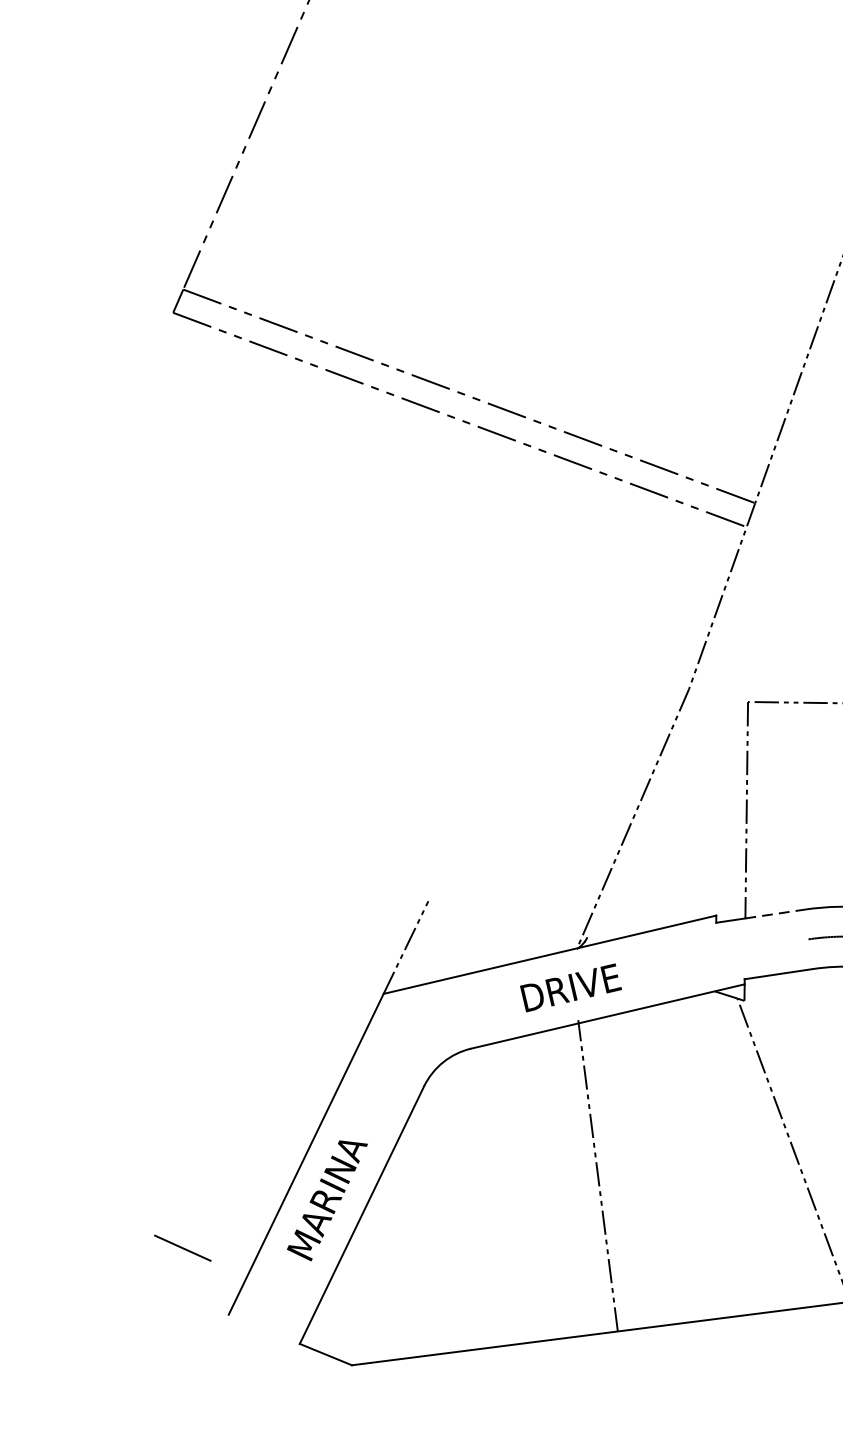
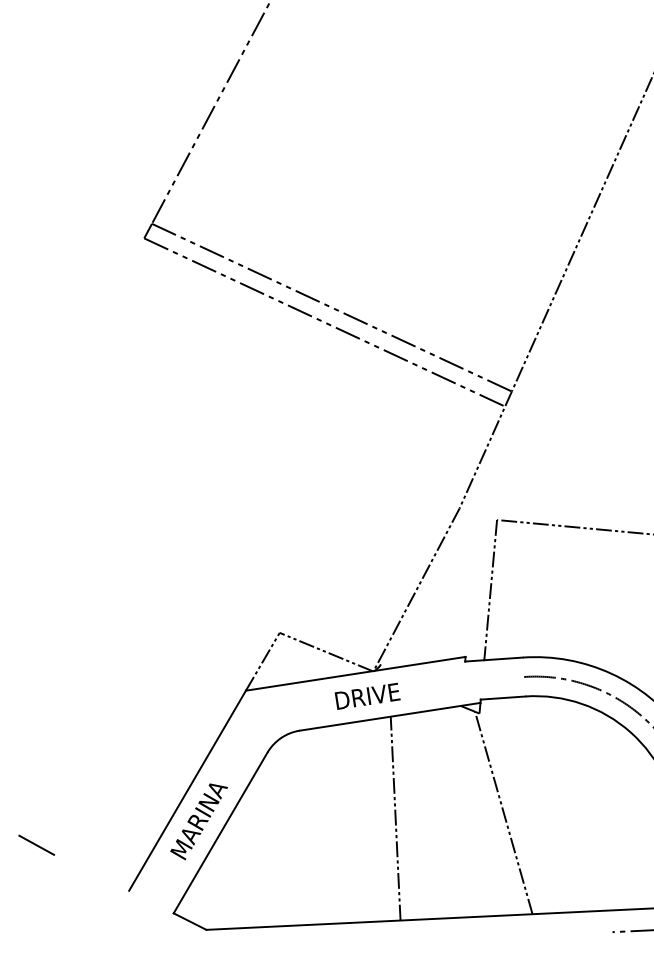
line: (776, 913) -> (504, 658), dashed -> solid
line: (500, 924) -> (325, 651), added
line: (597, 1175) -> (395, 818), moved
line: (182, 1246) -> (36, 844), moved

